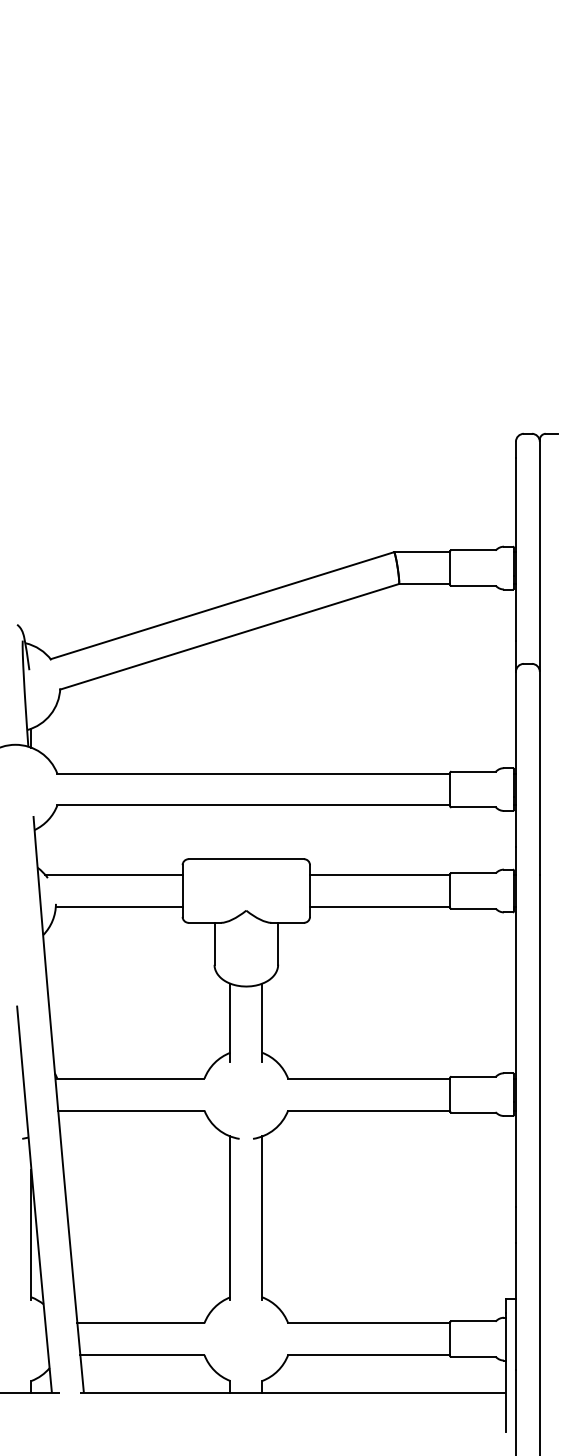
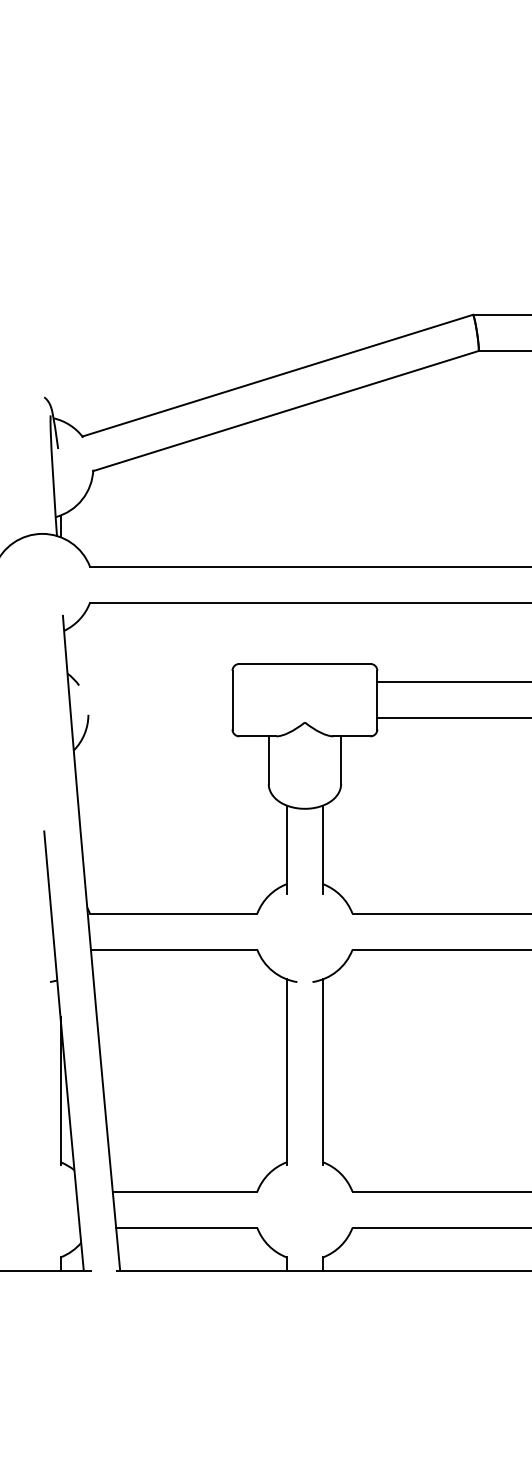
line: (113, 875) -> (153, 682), removed
line: (118, 906) -> (159, 717), removed

